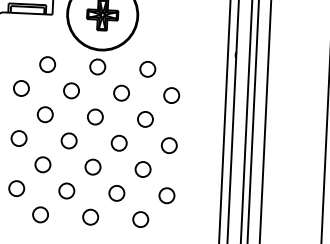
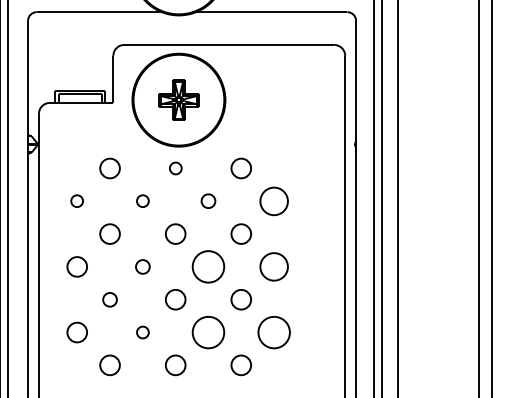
part: (97, 66) -> (175, 168), size x0.6
part: (20, 87) -> (76, 200), size x0.6
part: (71, 90) -> (142, 200), size x0.6
part: (121, 92) -> (208, 200), size x0.7
part: (171, 94) -> (273, 200), size x1.4
part: (68, 140) -> (142, 266), size x0.7
part: (119, 142) -> (208, 266), size x1.6
part: (168, 145) -> (273, 266), size x1.4
part: (42, 164) -> (109, 299), size x0.7
part: (66, 190) -> (142, 332), size x0.6
part: (116, 193) -> (208, 332), size x1.6
part: (166, 195) -> (273, 332), size x1.6

